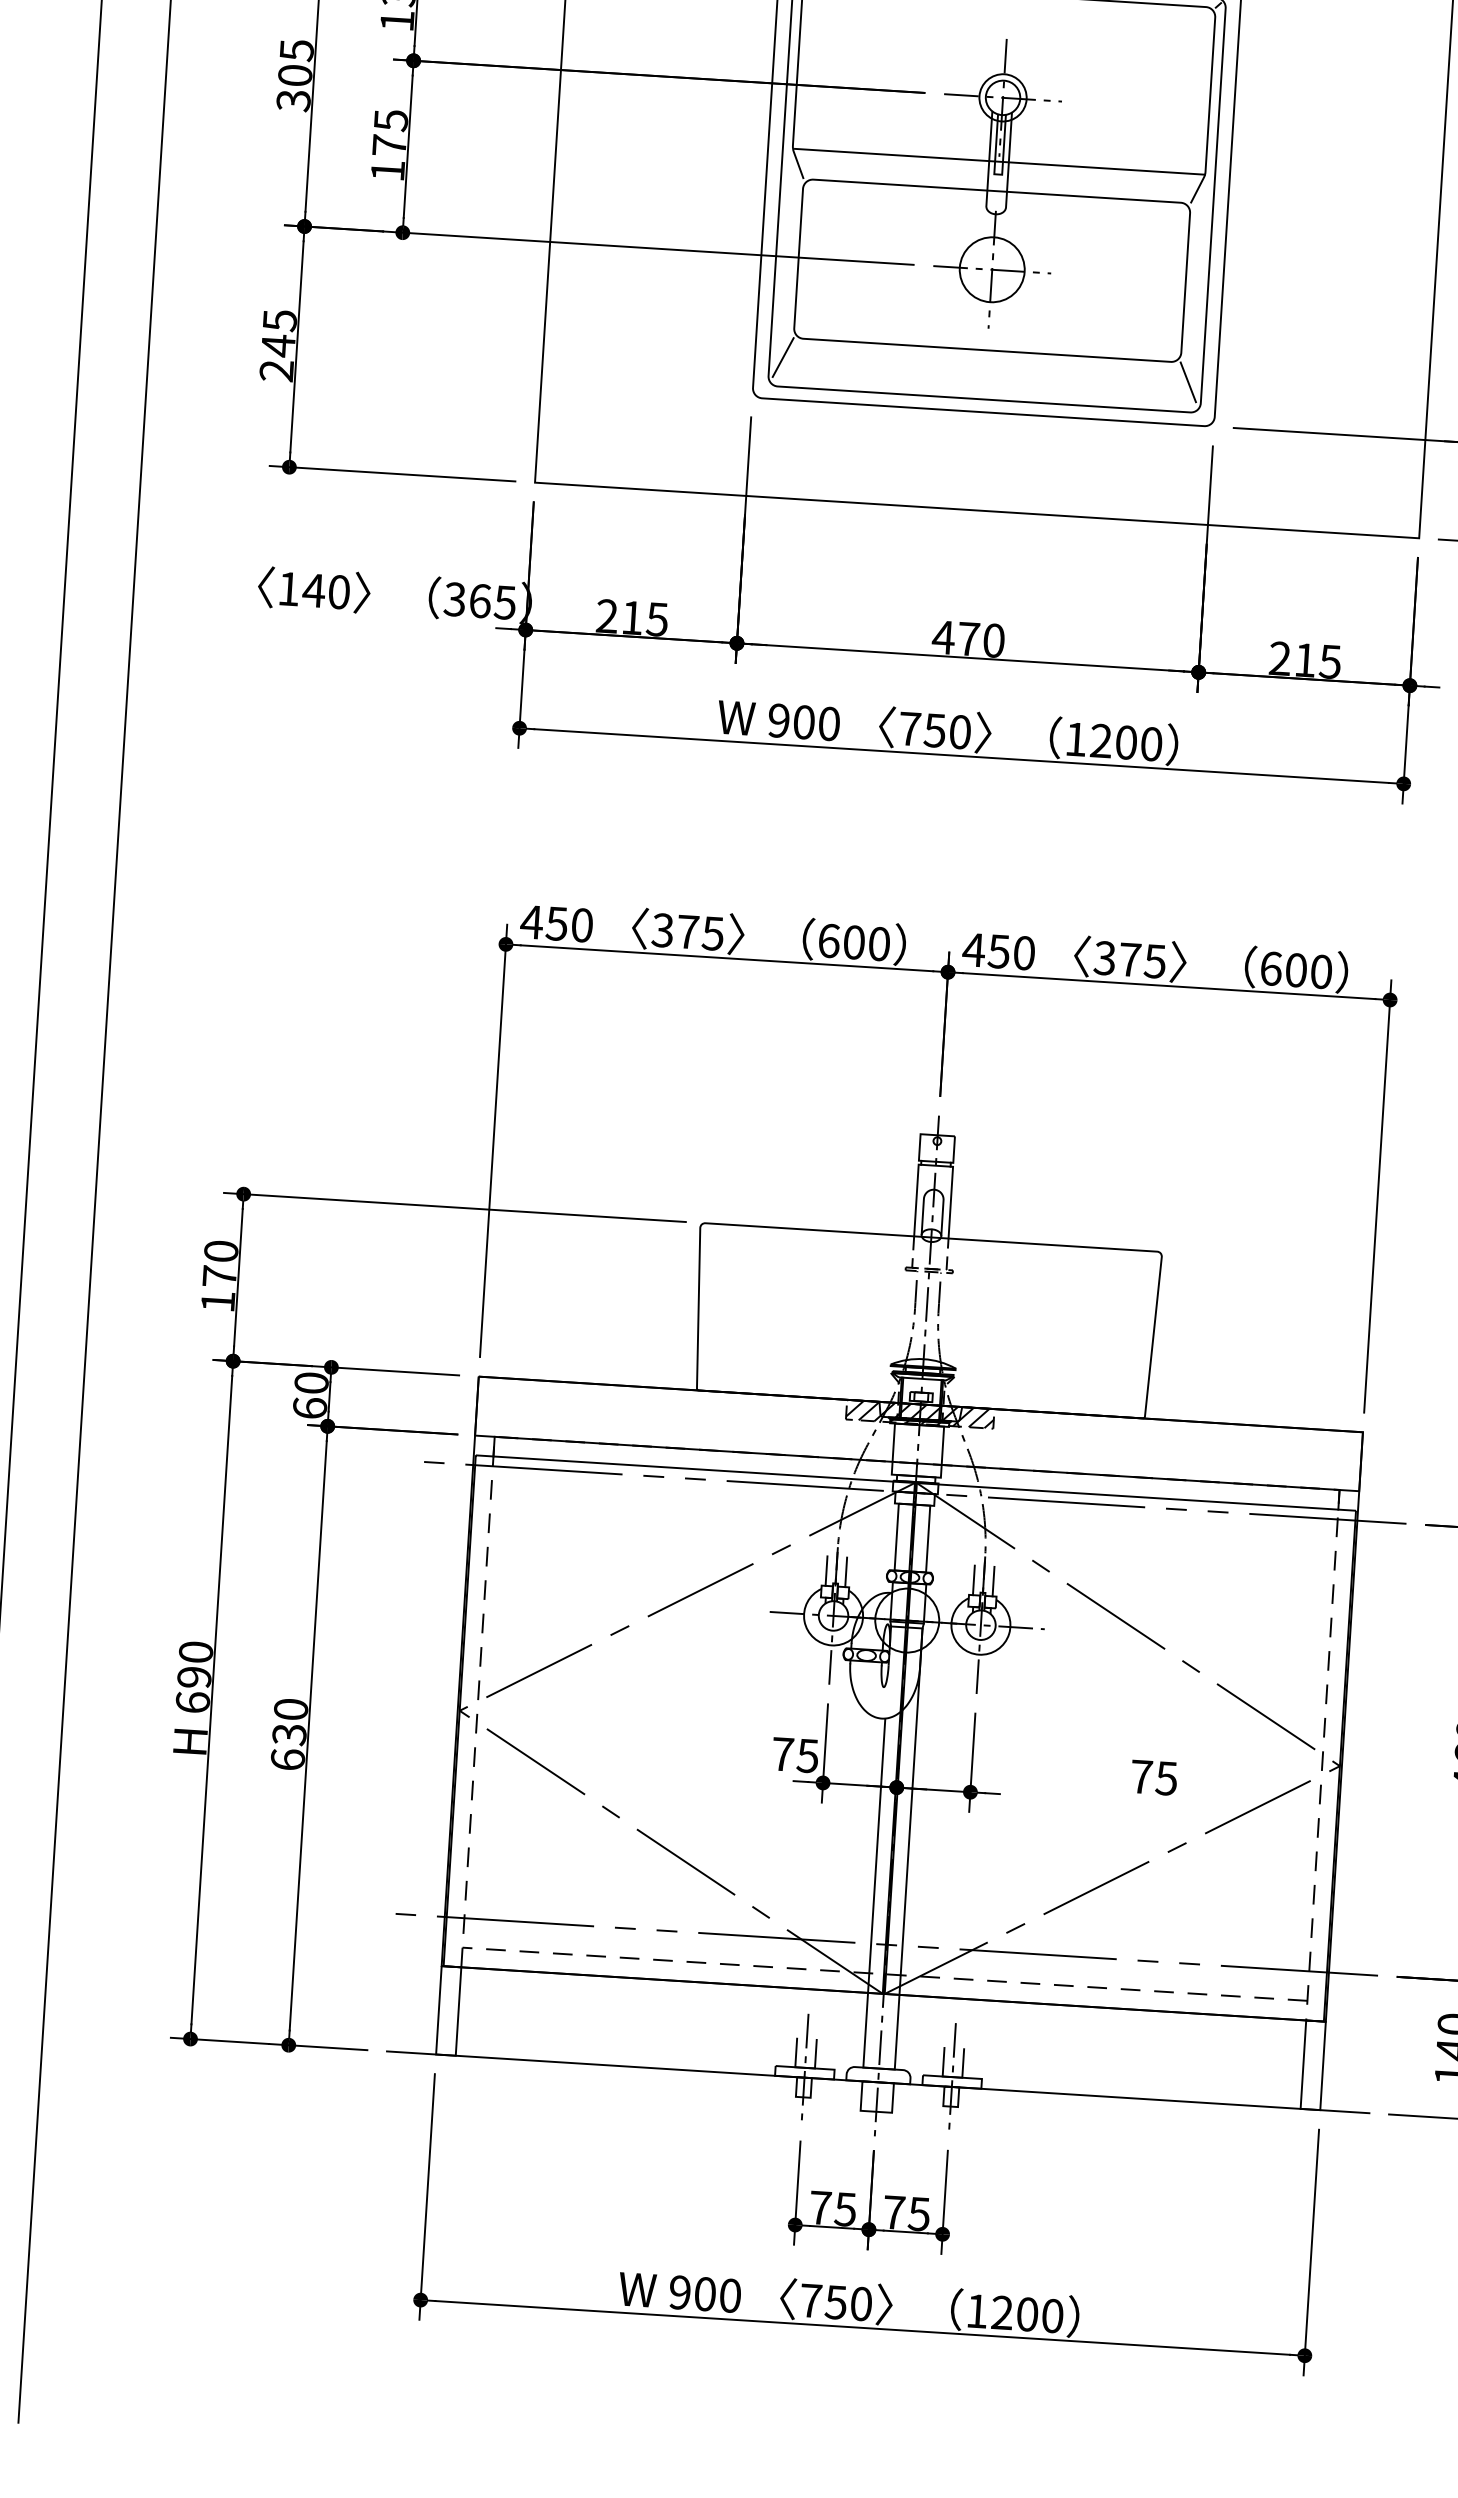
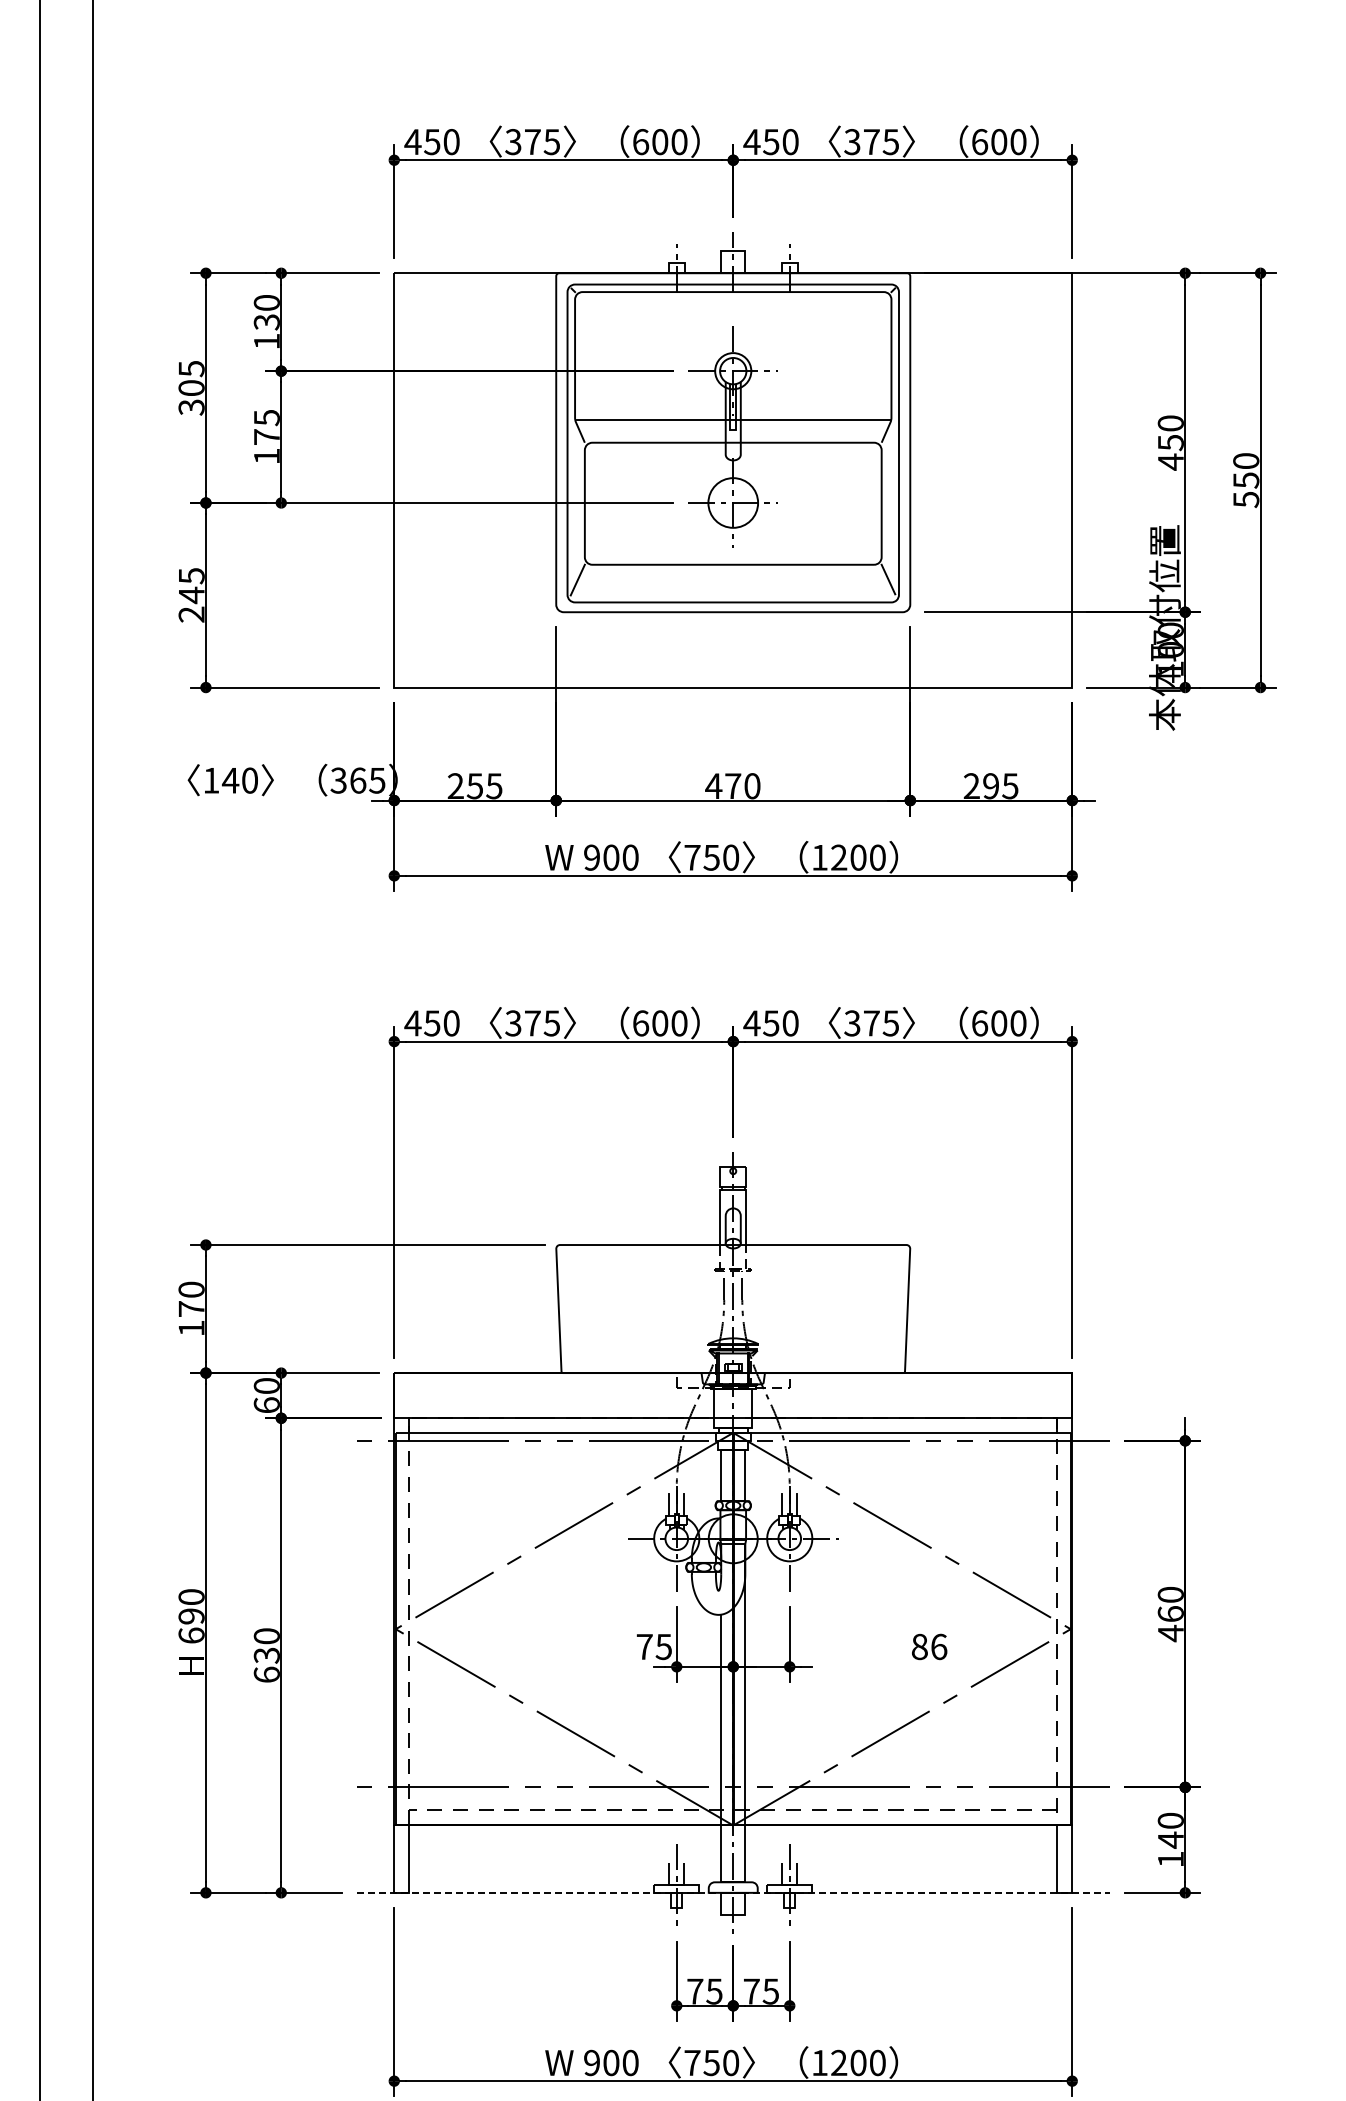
text: (631, 618) -> (474, 786), 215 -> 255
text: (1304, 660) -> (990, 786), 215 -> 295
hatch: (919, 1414) -> (732, 1380), removed
text: (1154, 1777) -> (929, 1646), 75 -> 86
line: (878, 2081) -> (733, 1892), solid -> dashed

